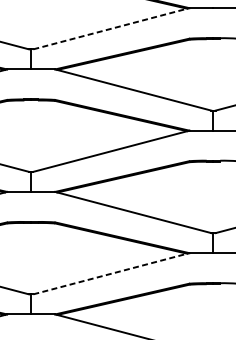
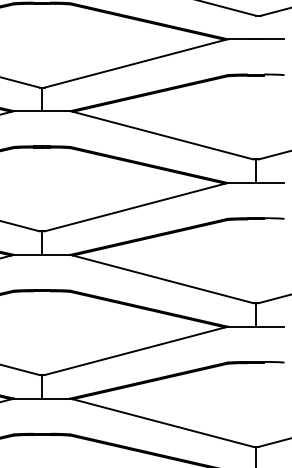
line: (111, 28) -> (136, 63), dashed -> solid
line: (111, 273) -> (136, 350), dashed -> solid

